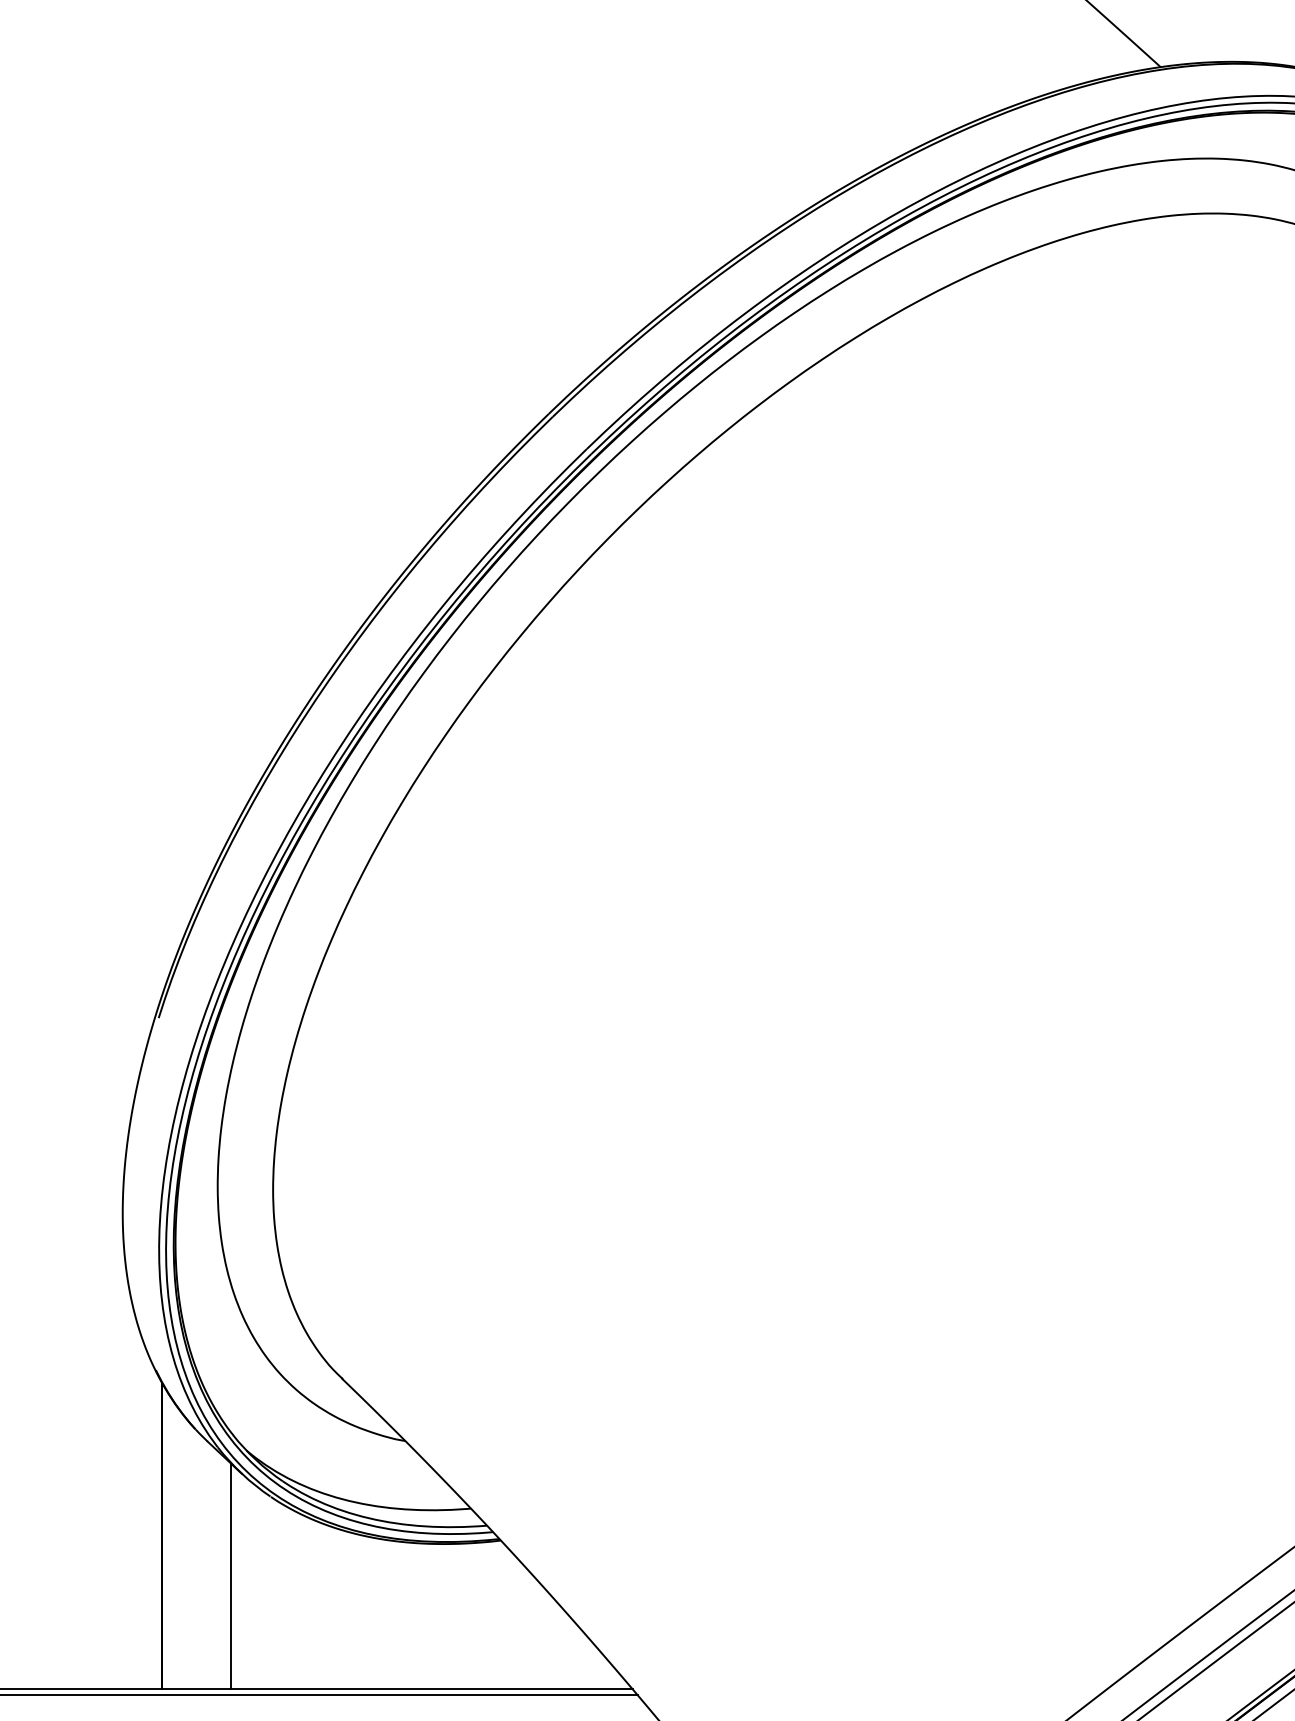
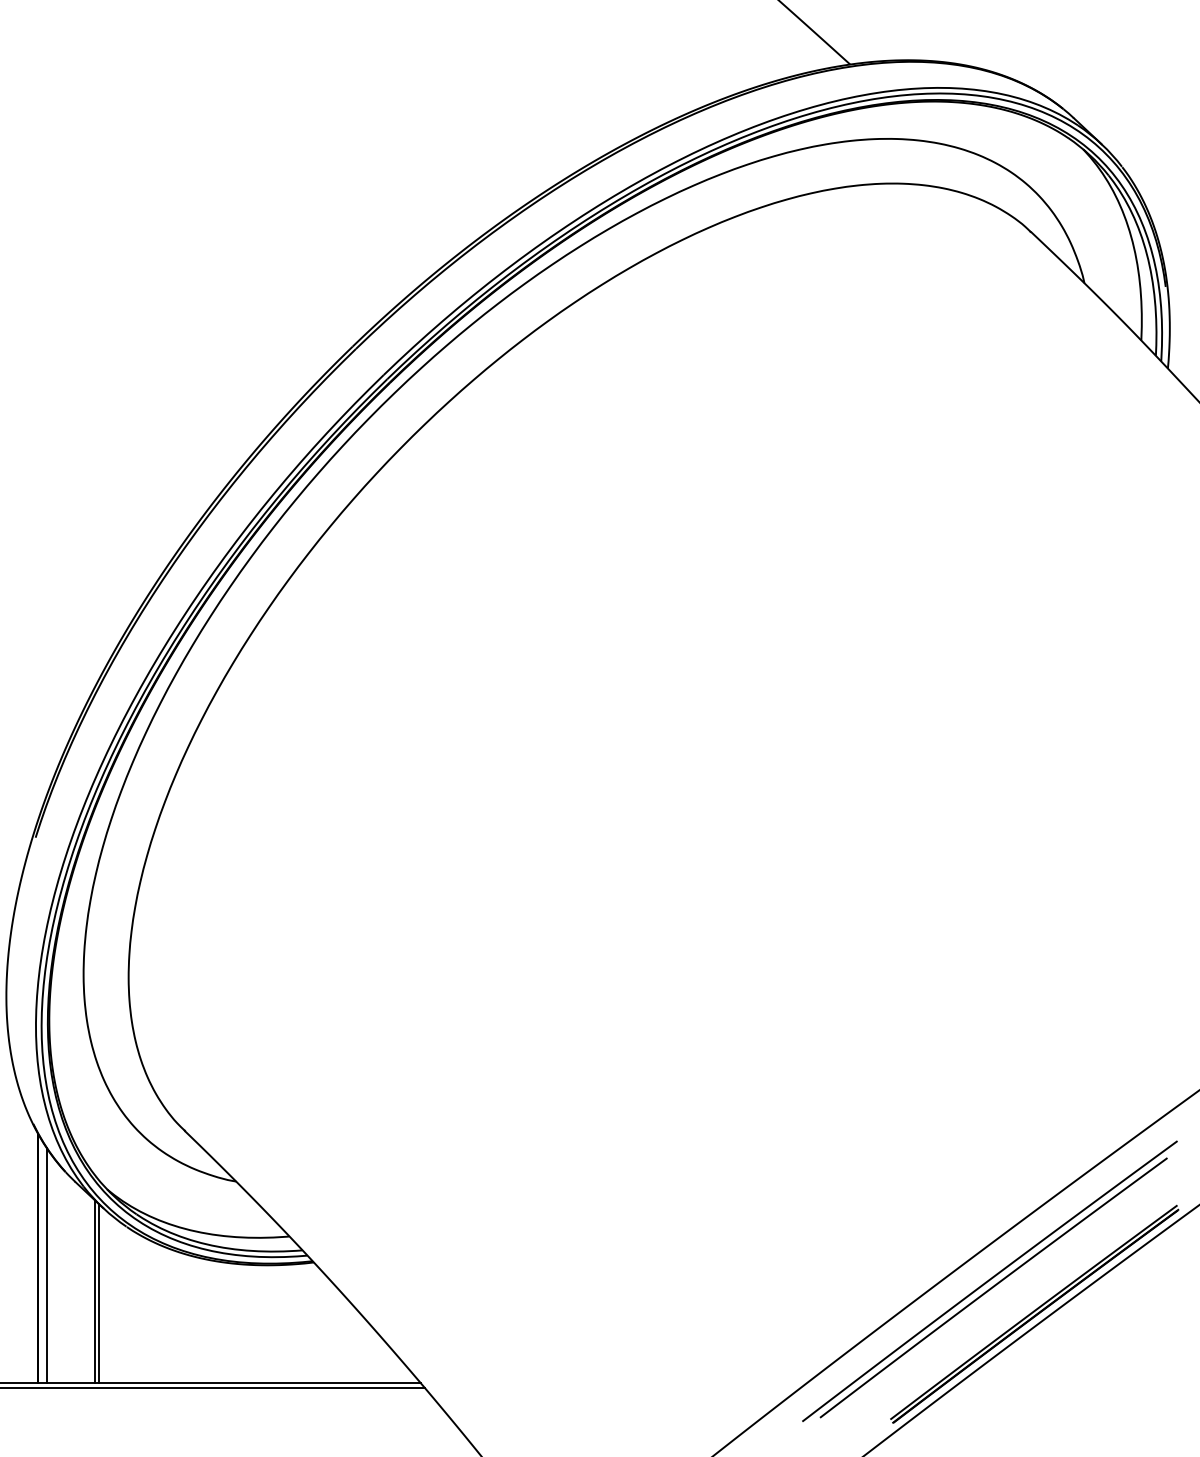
line: (172, 1544) -> (46, 1265), added
line: (237, 1578) -> (99, 1293), added

